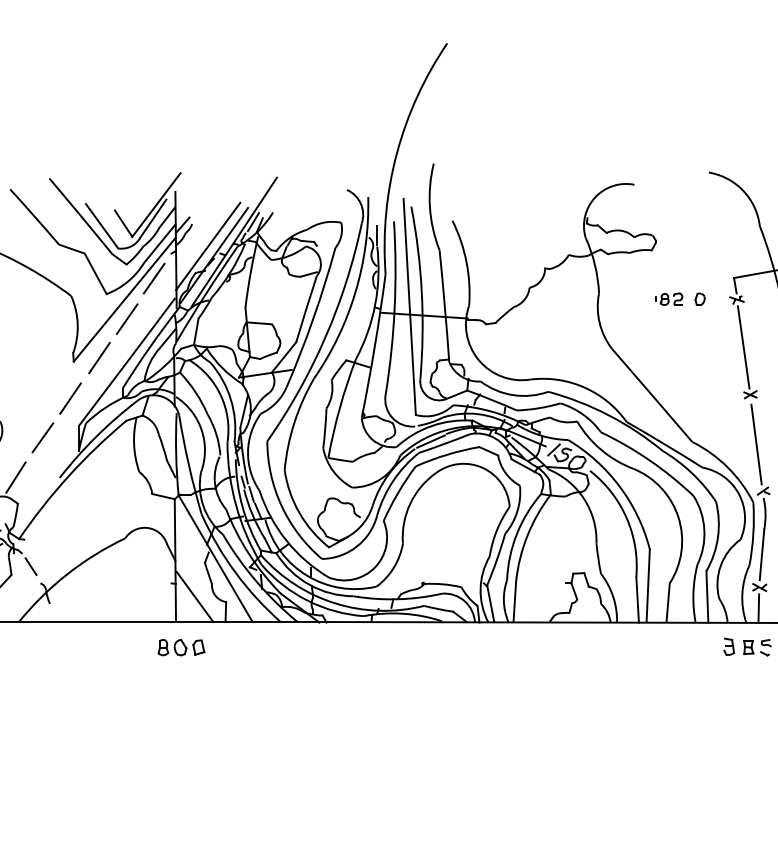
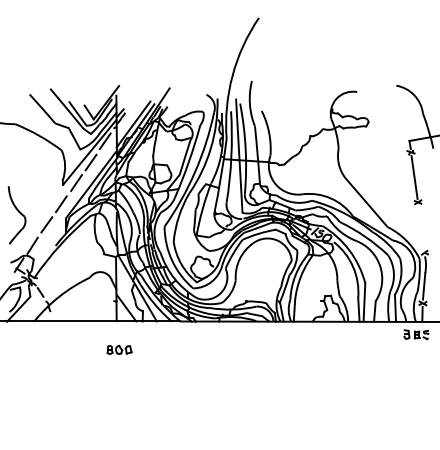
part: (678, 298) -> (380, 151), removed
line: (755, 444) -> (420, 228), removed
part: (181, 646) -> (119, 349), moved

